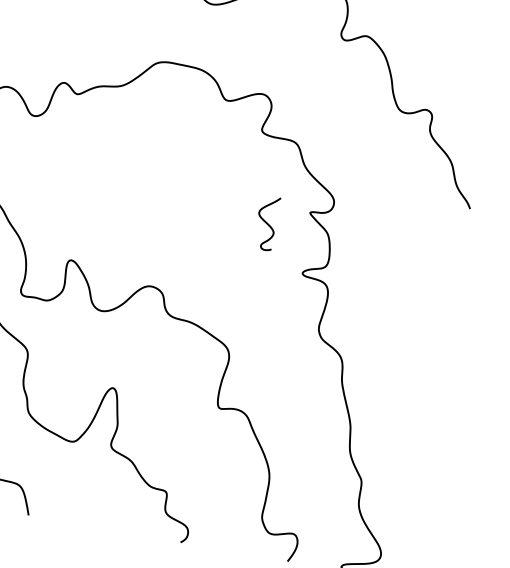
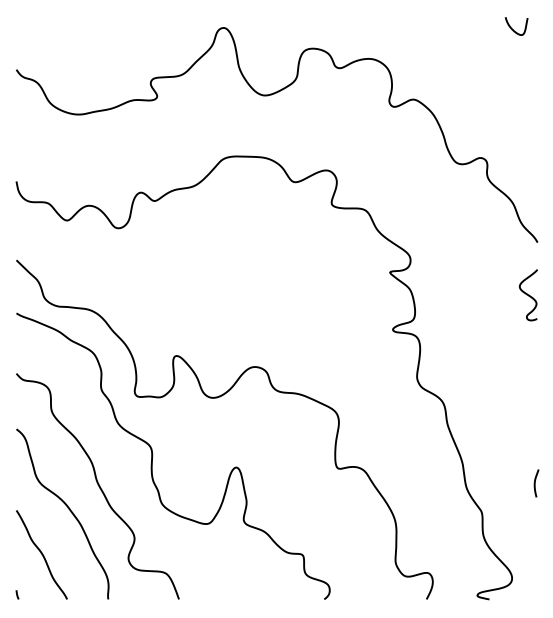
curve: (265, 223) -> (527, 295), moved
curve: (423, 460) -> (535, 483), added

